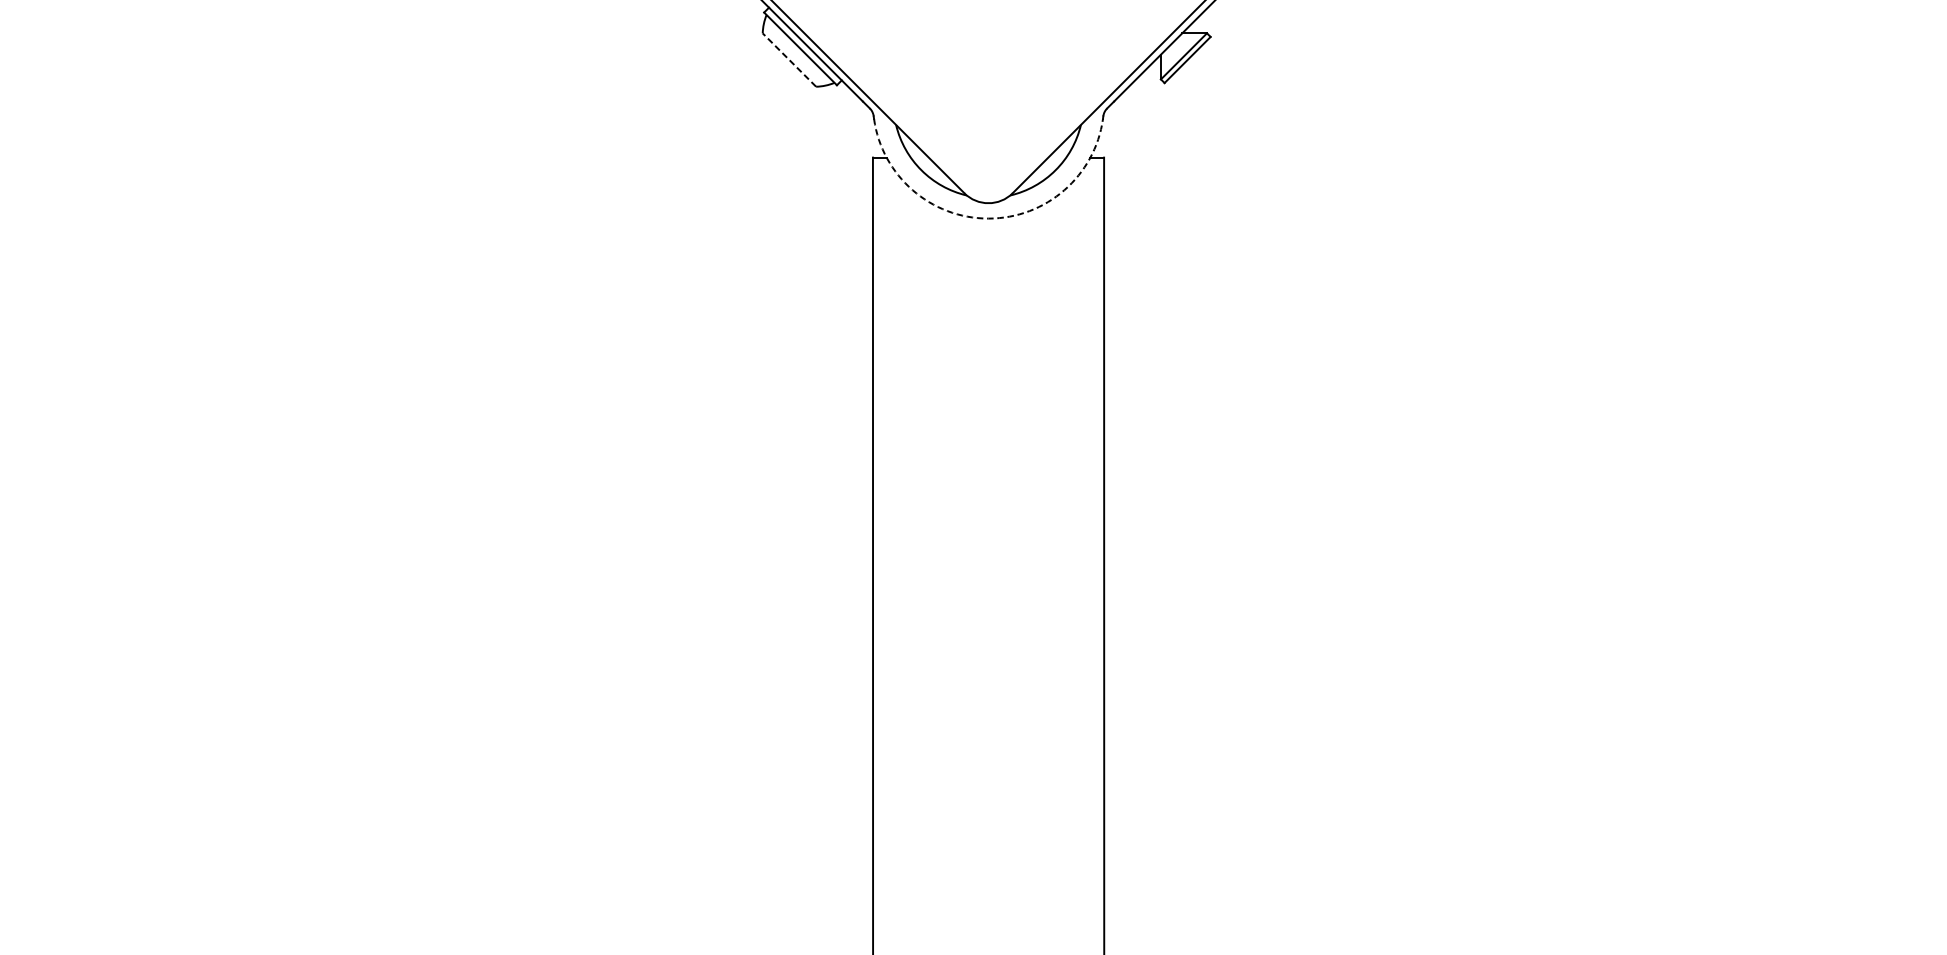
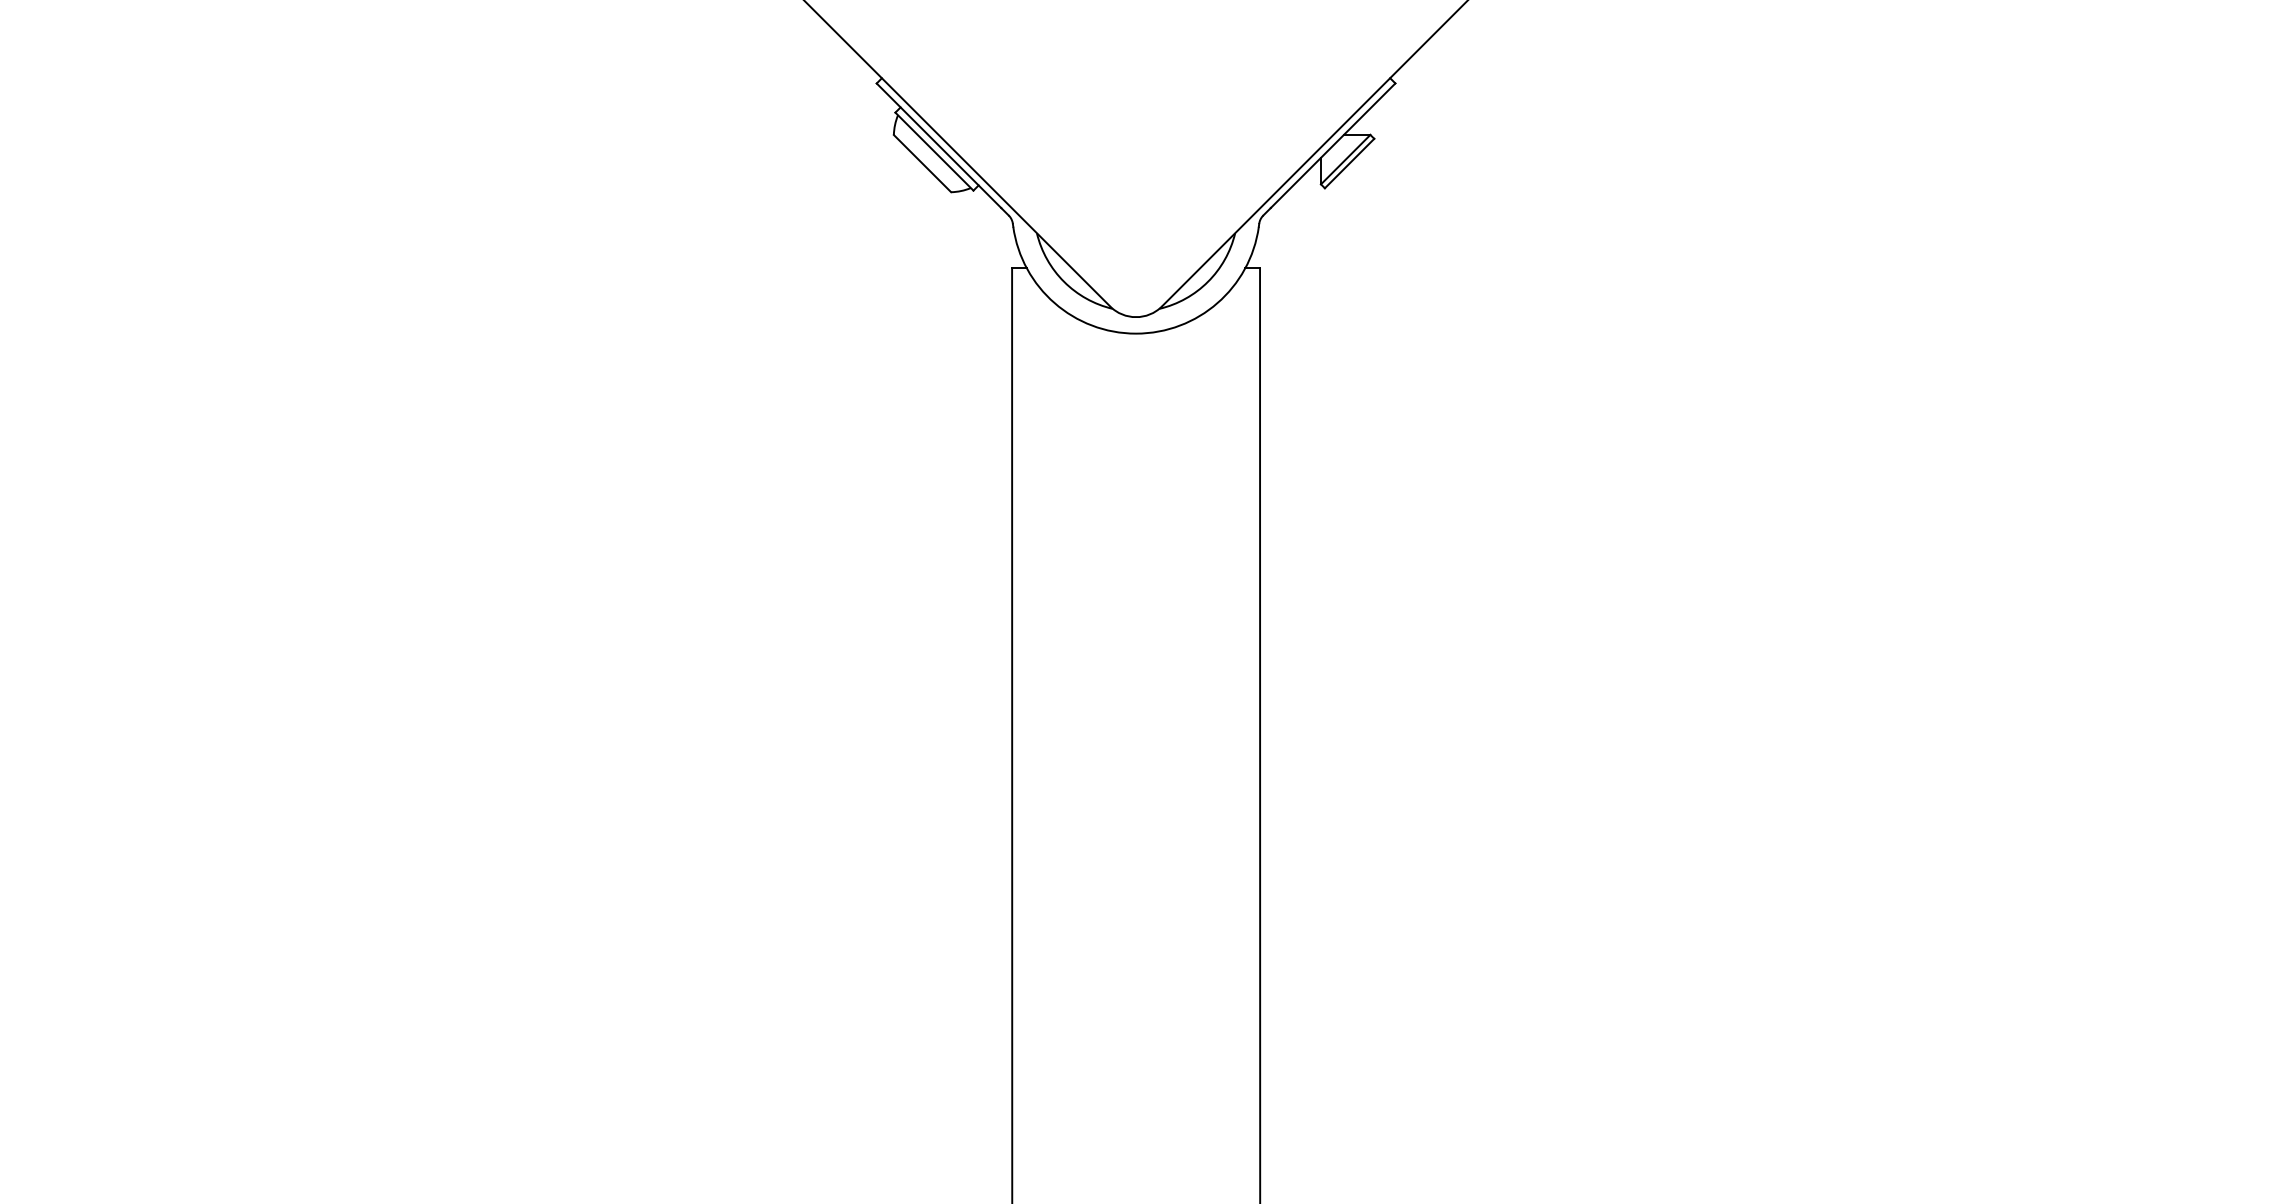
line: (789, 59) -> (922, 163), dashed -> solid
arc: (988, 218) -> (1136, 333), dashed -> solid

